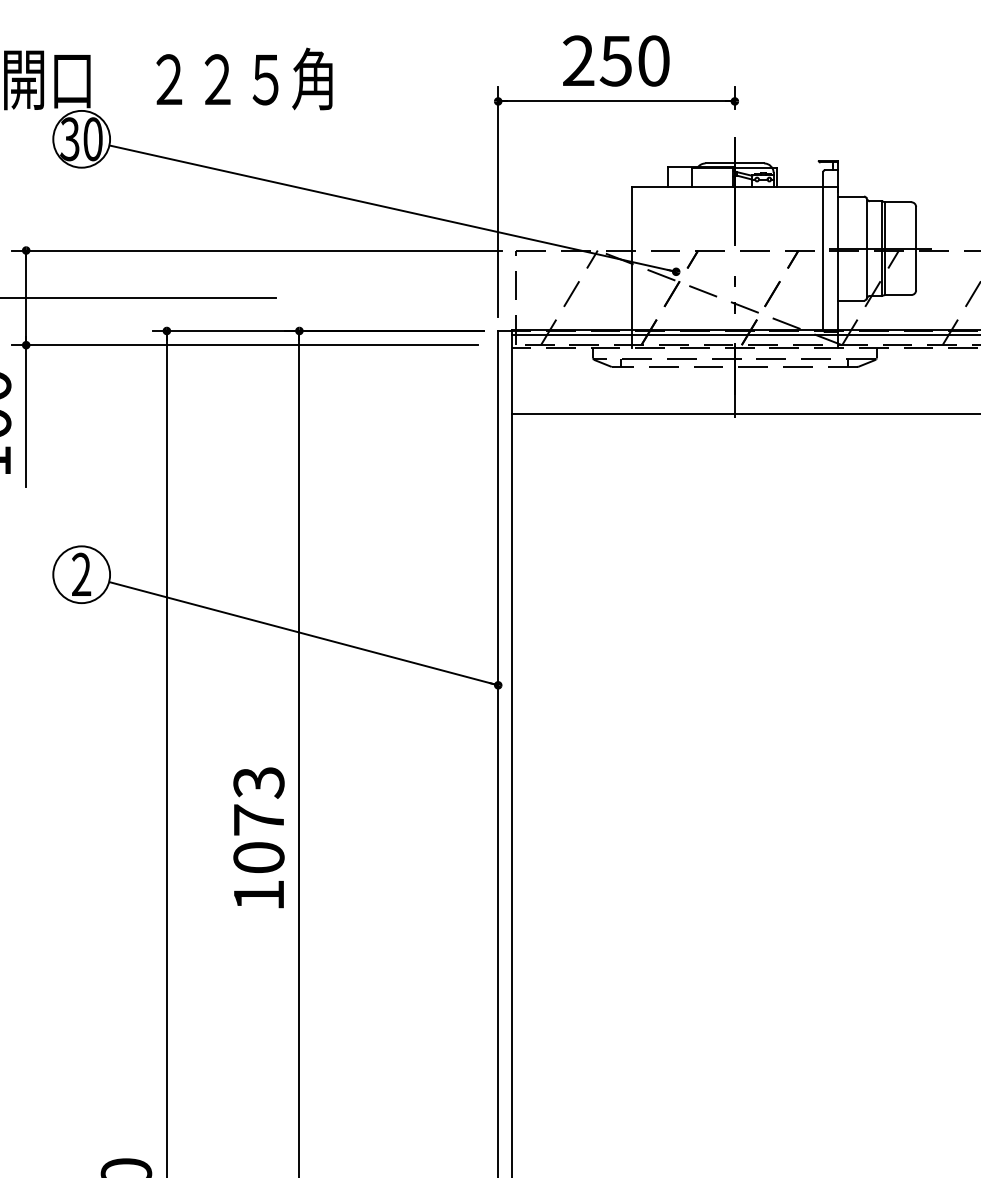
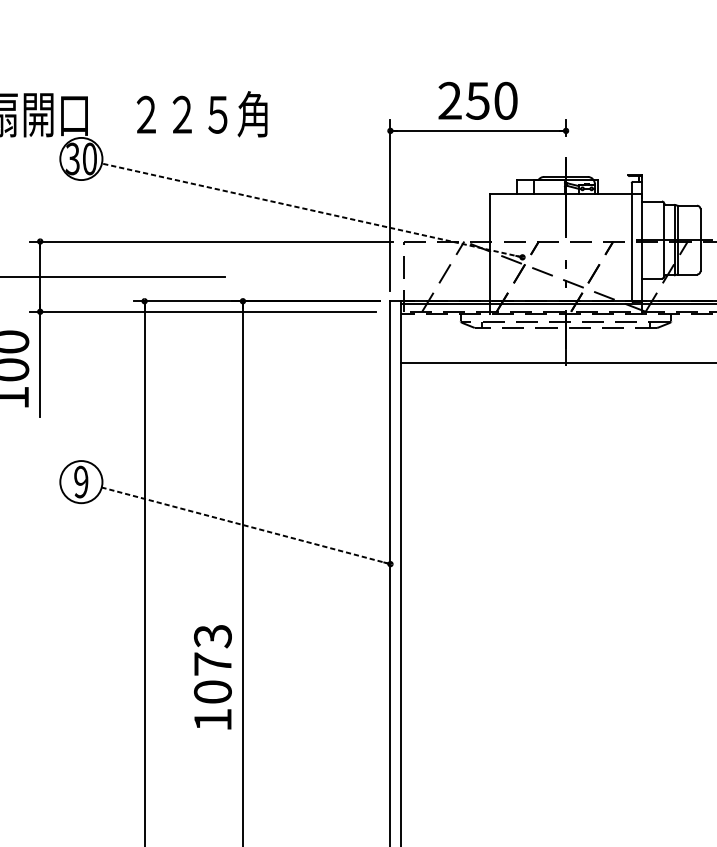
line: (392, 208) -> (312, 210), solid -> dashed
text: (81, 574) -> (81, 481), 2 -> 9
line: (303, 633) -> (245, 525), solid -> dashed

